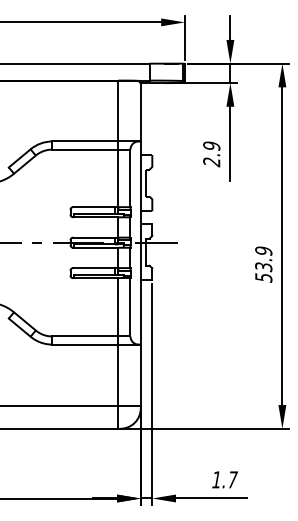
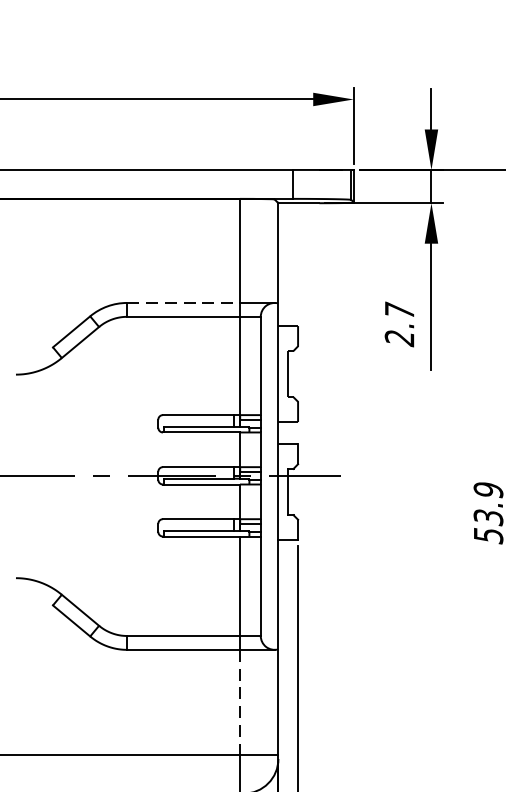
line: (85, 141) -> (183, 302), solid -> dashed
text: (211, 145) -> (399, 309), 2.9 -> 2.7
line: (118, 375) -> (240, 702), solid -> dashed

